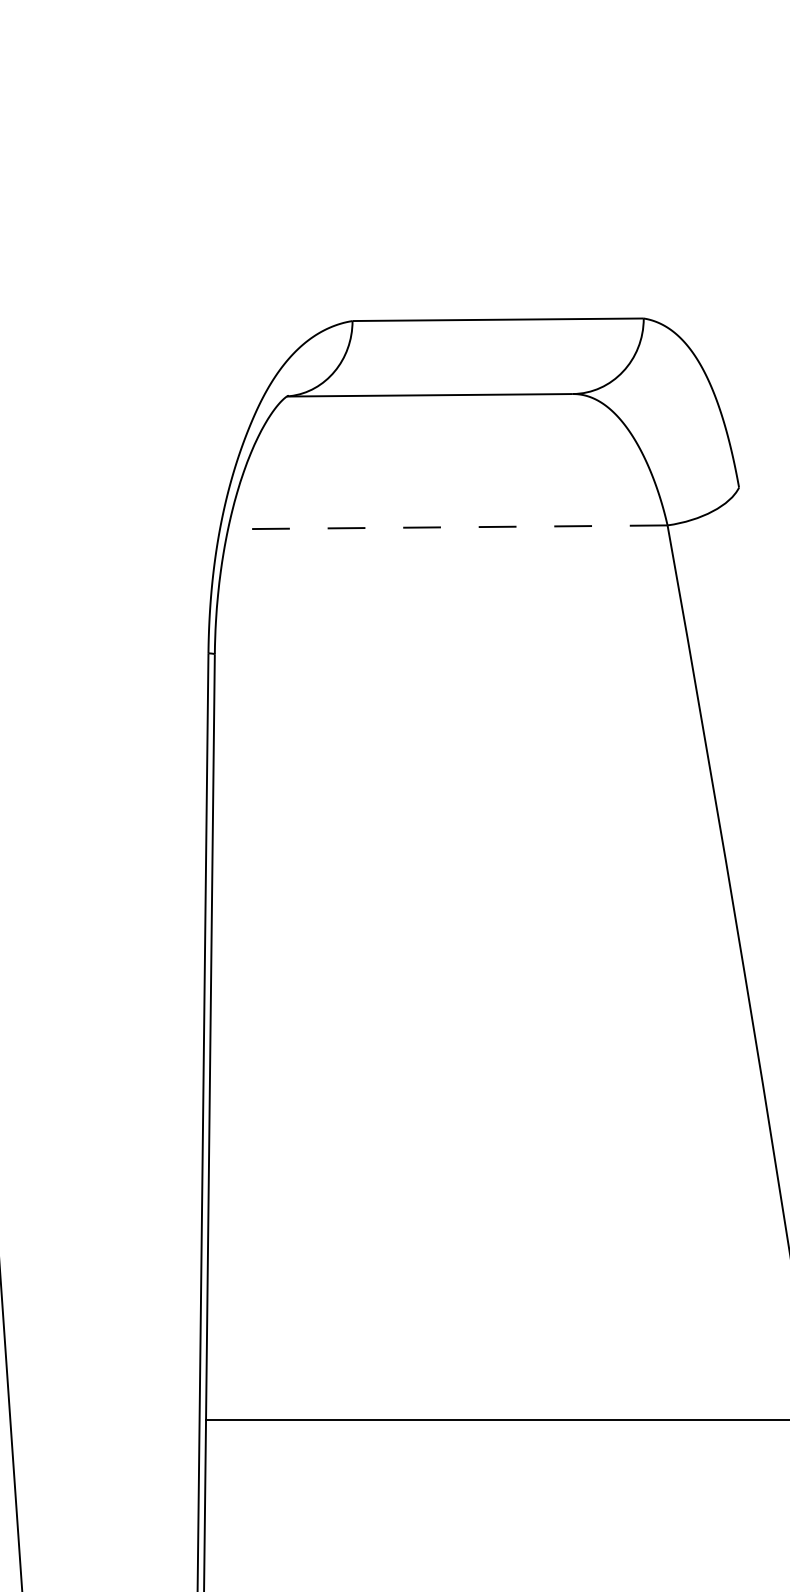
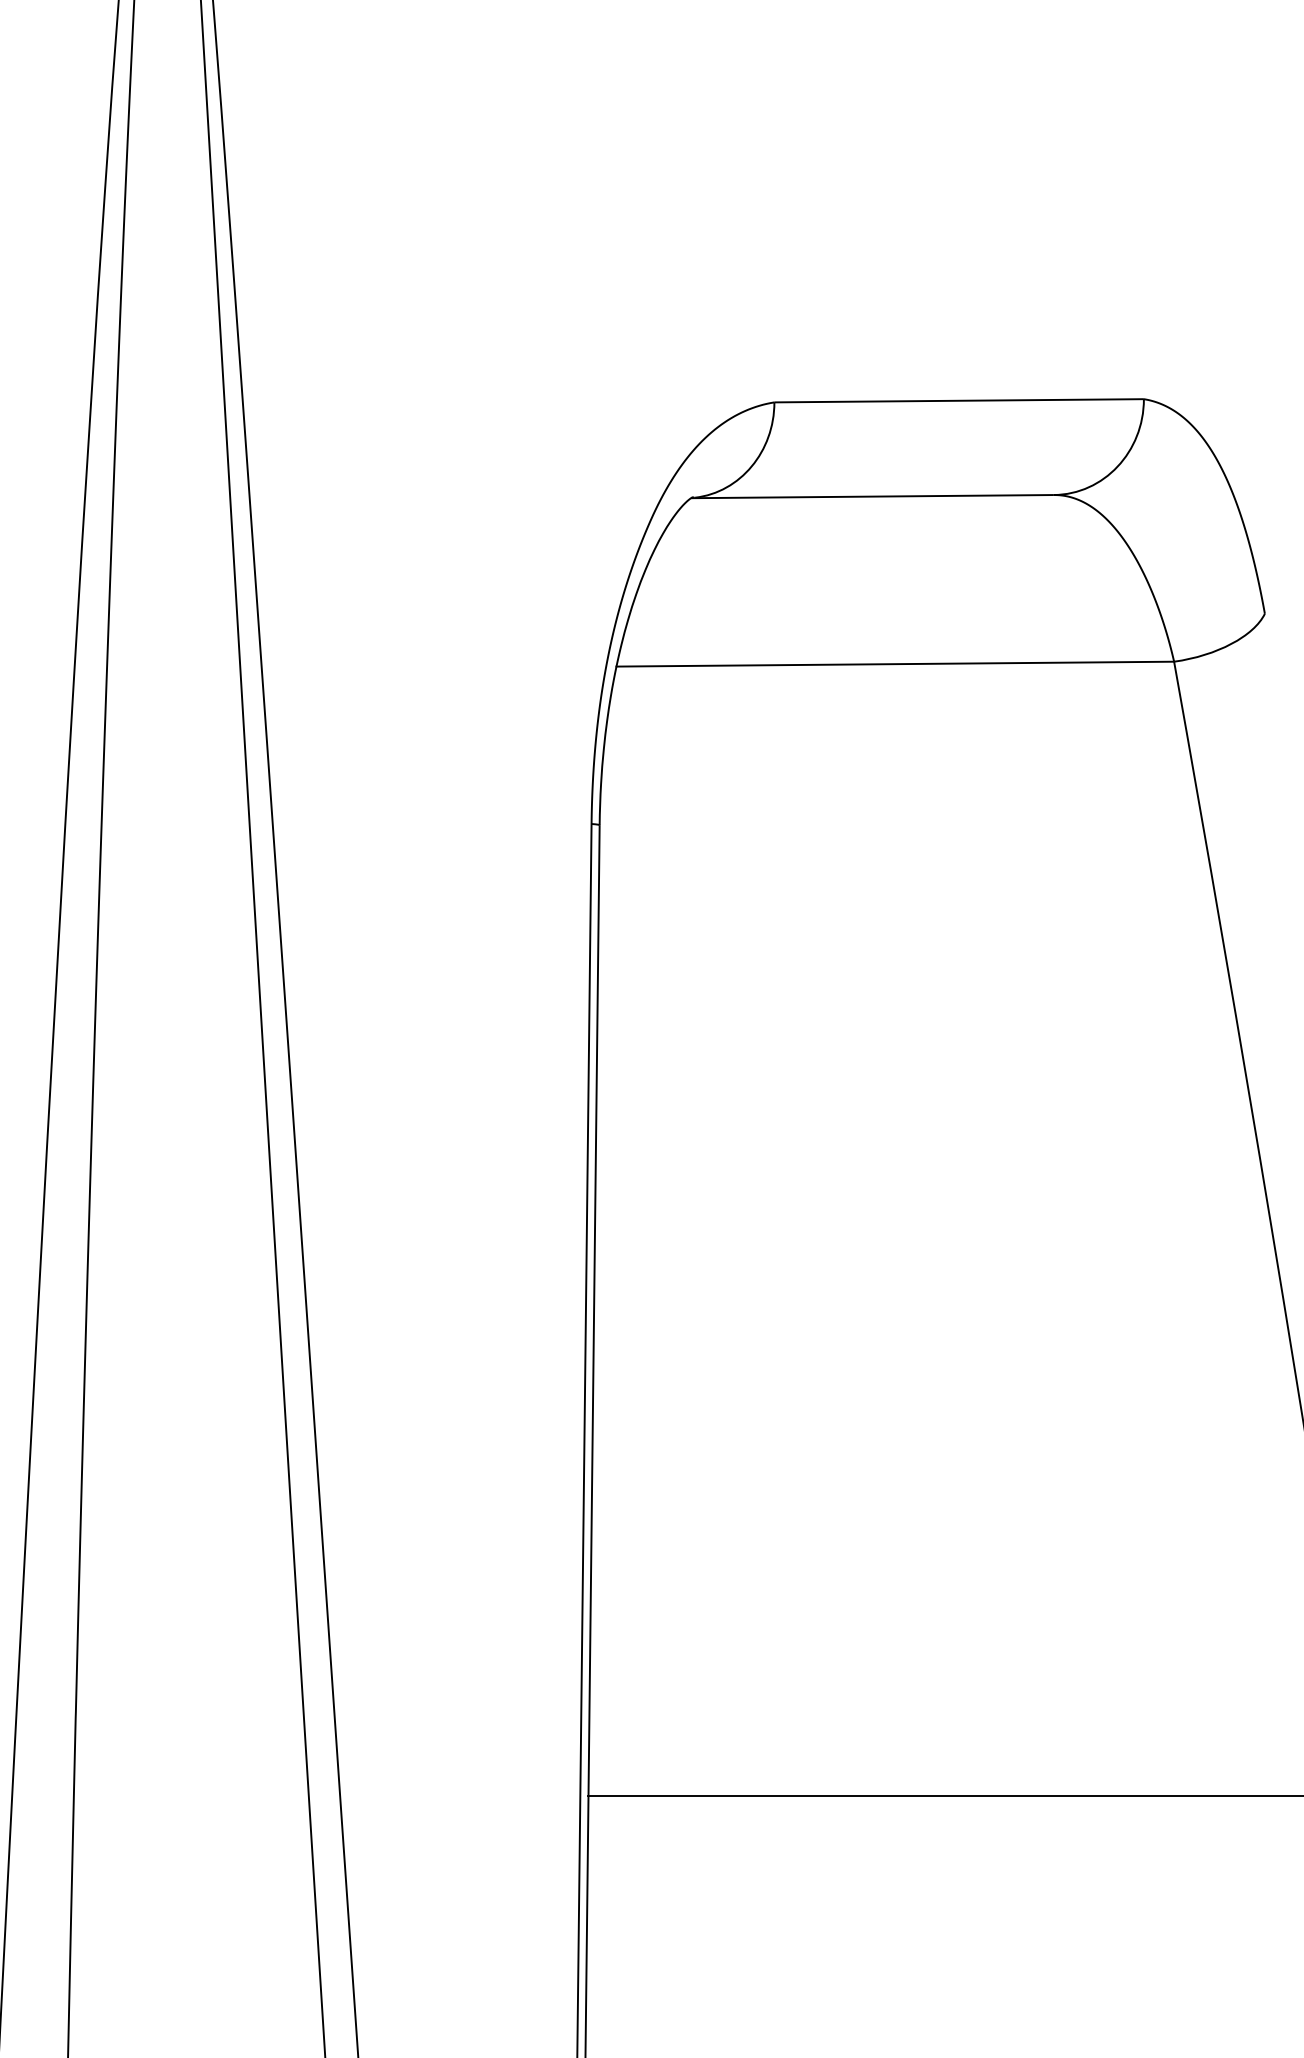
line: (447, 527) -> (895, 664), dashed -> solid

